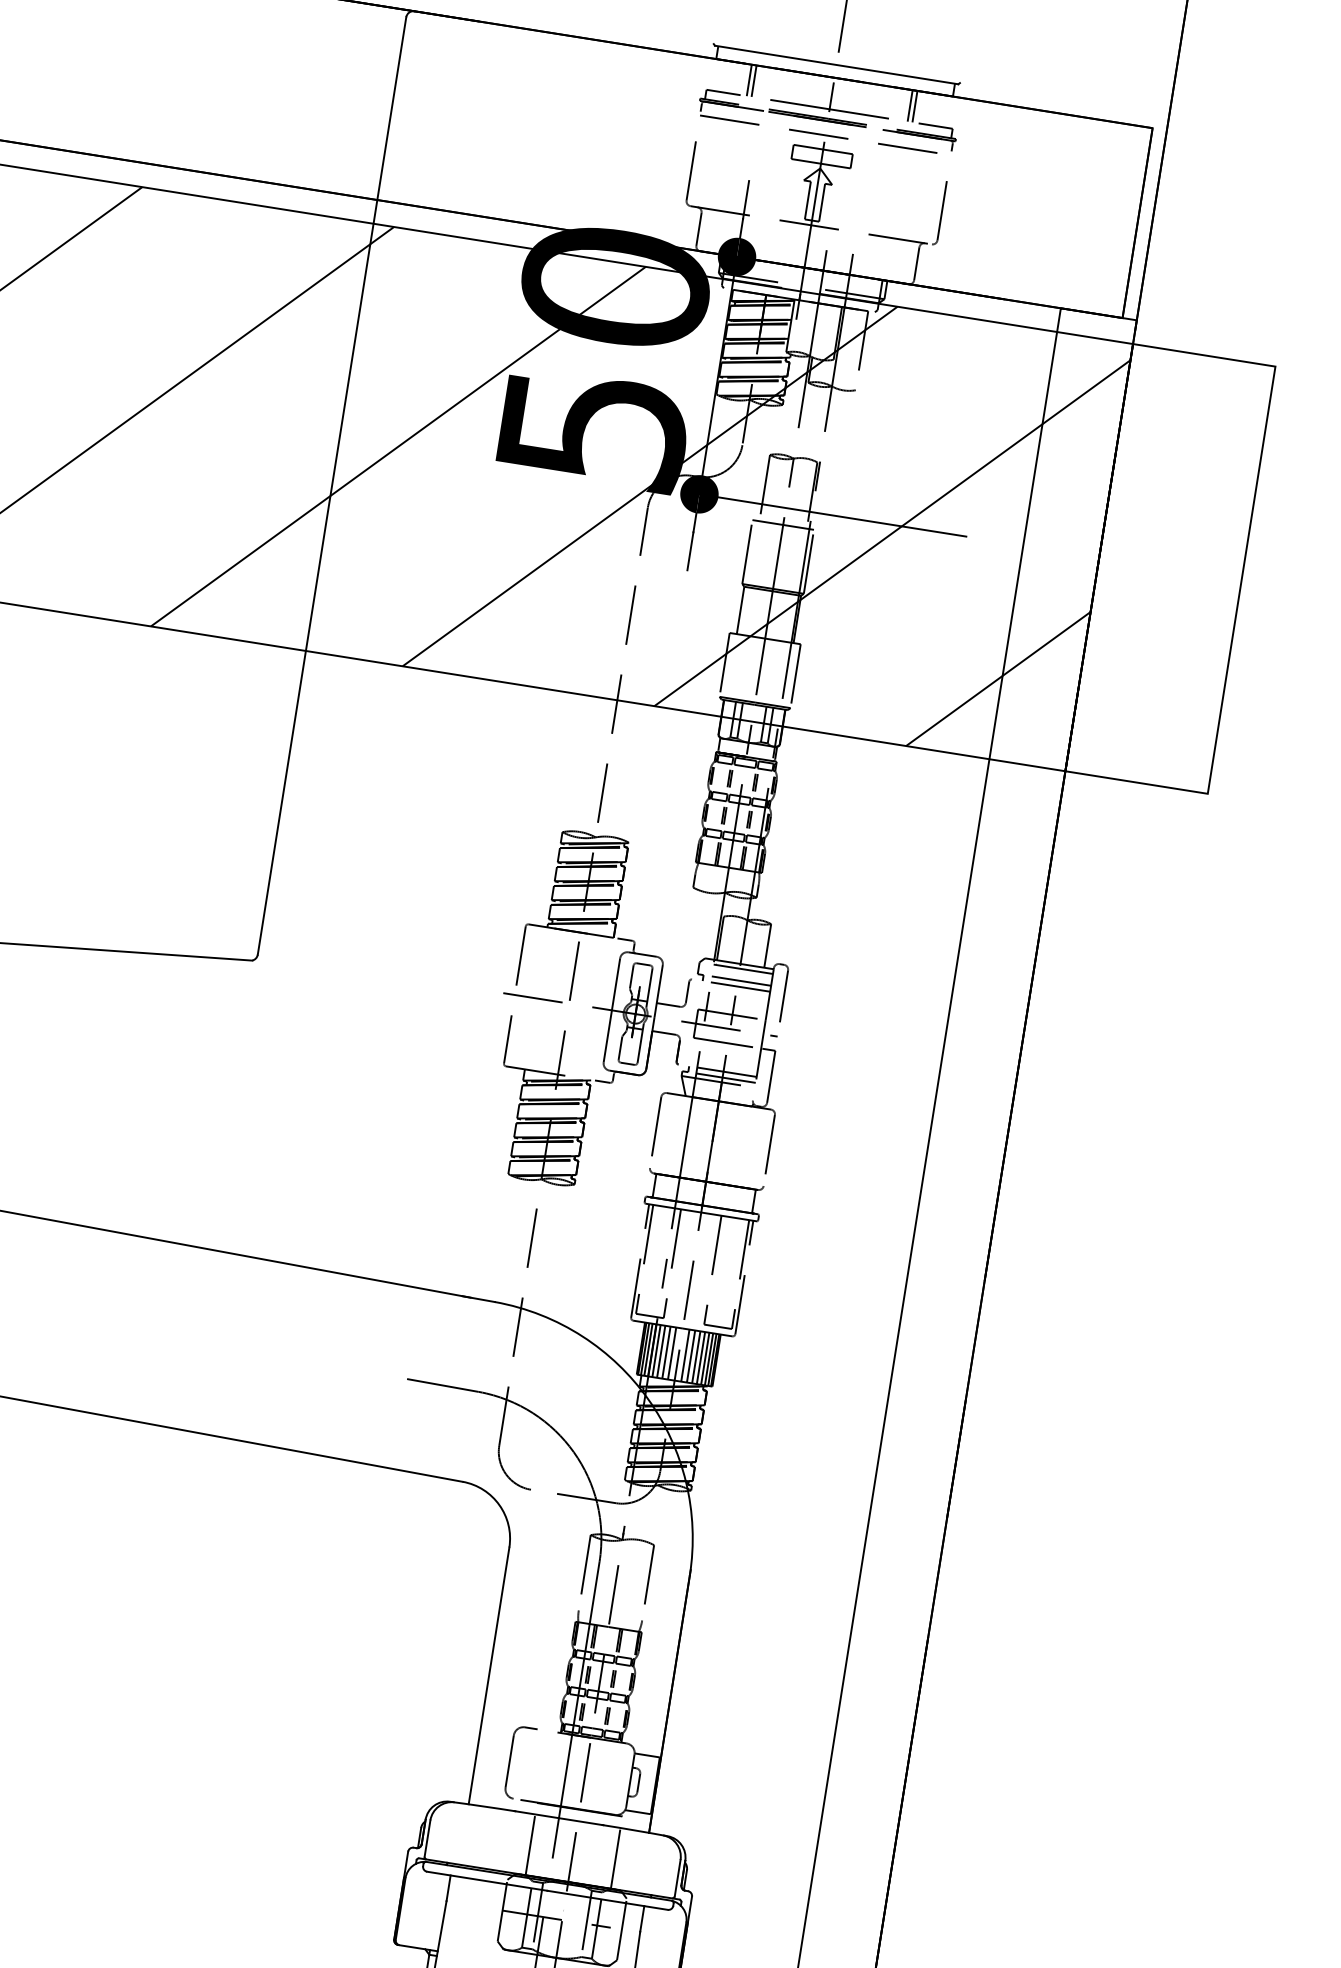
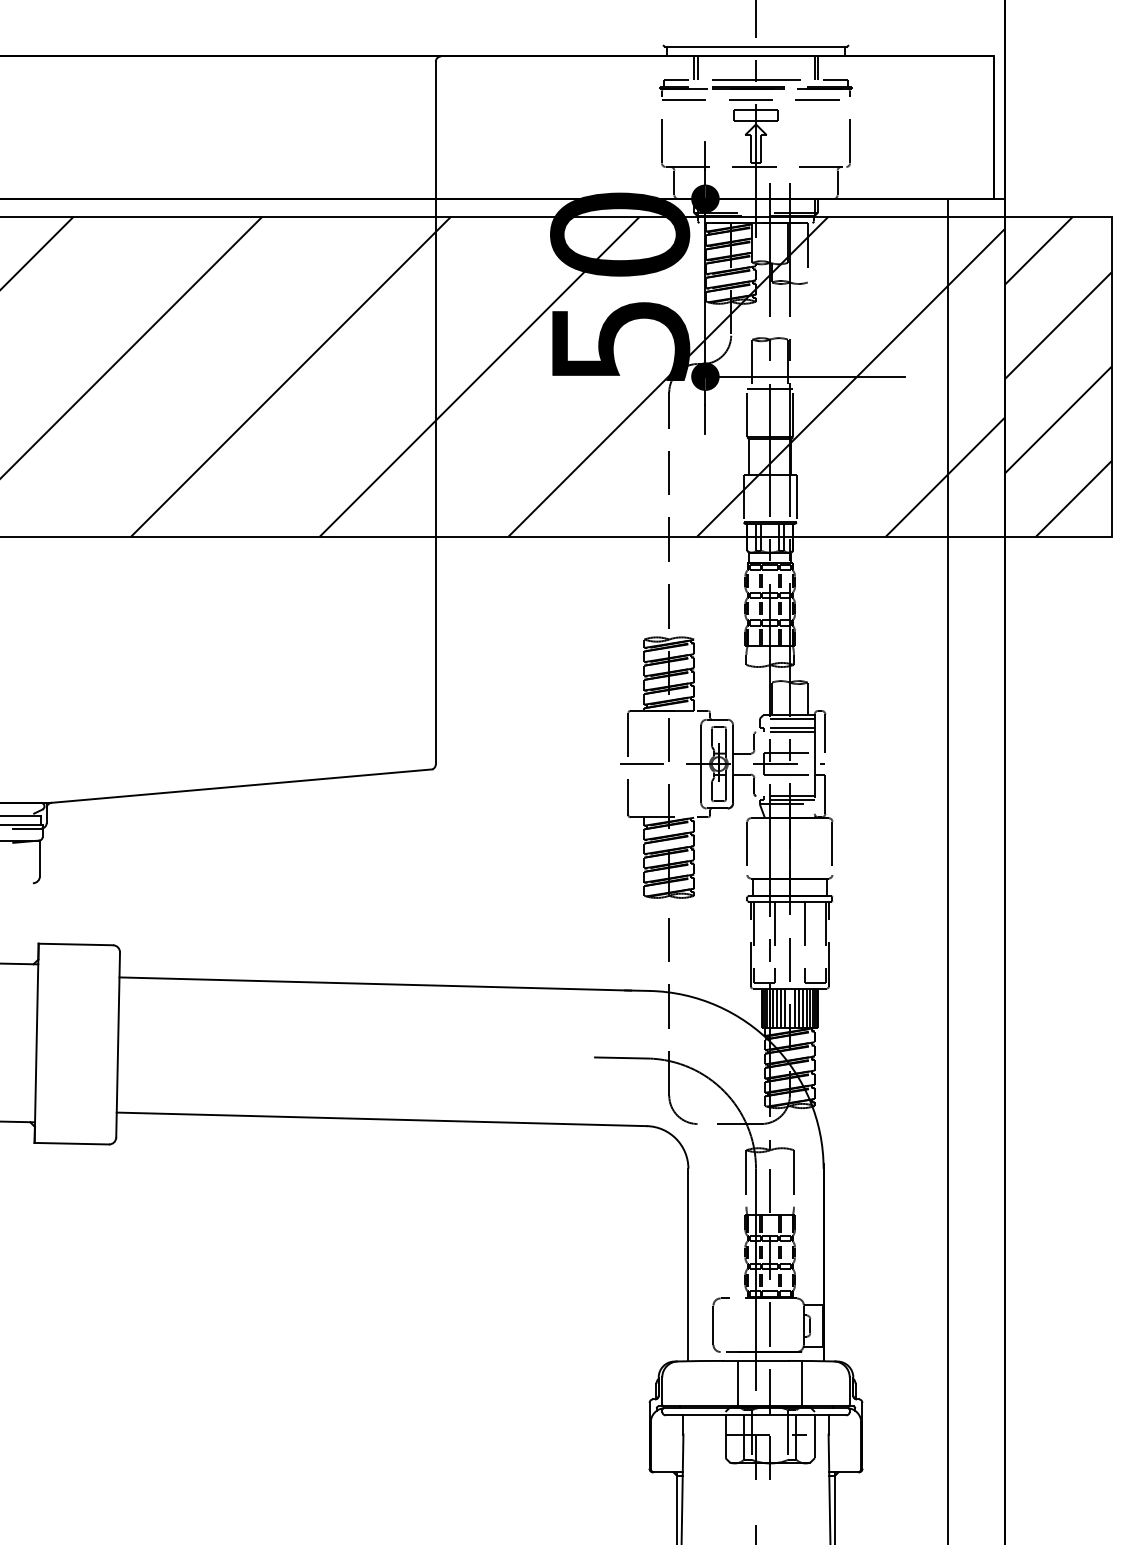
hatch: (1170, 568) -> (1058, 376), added

